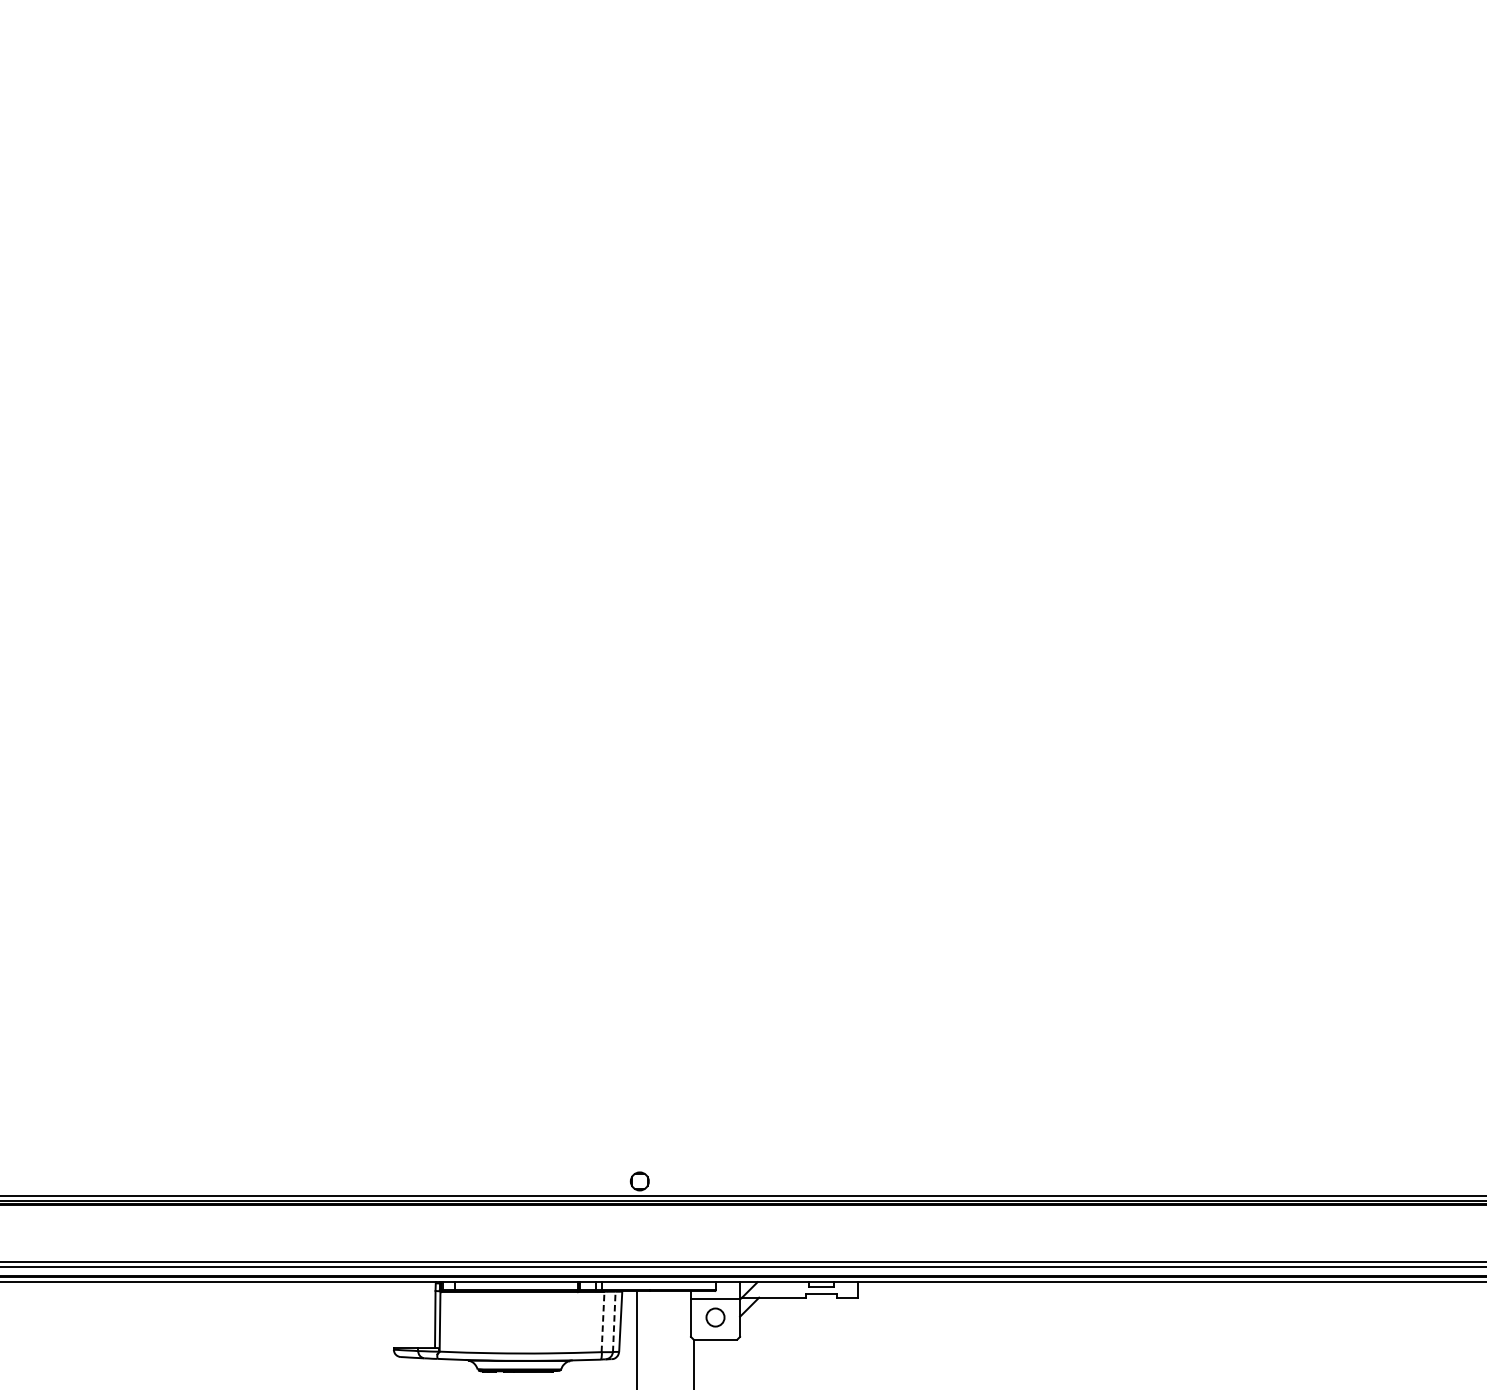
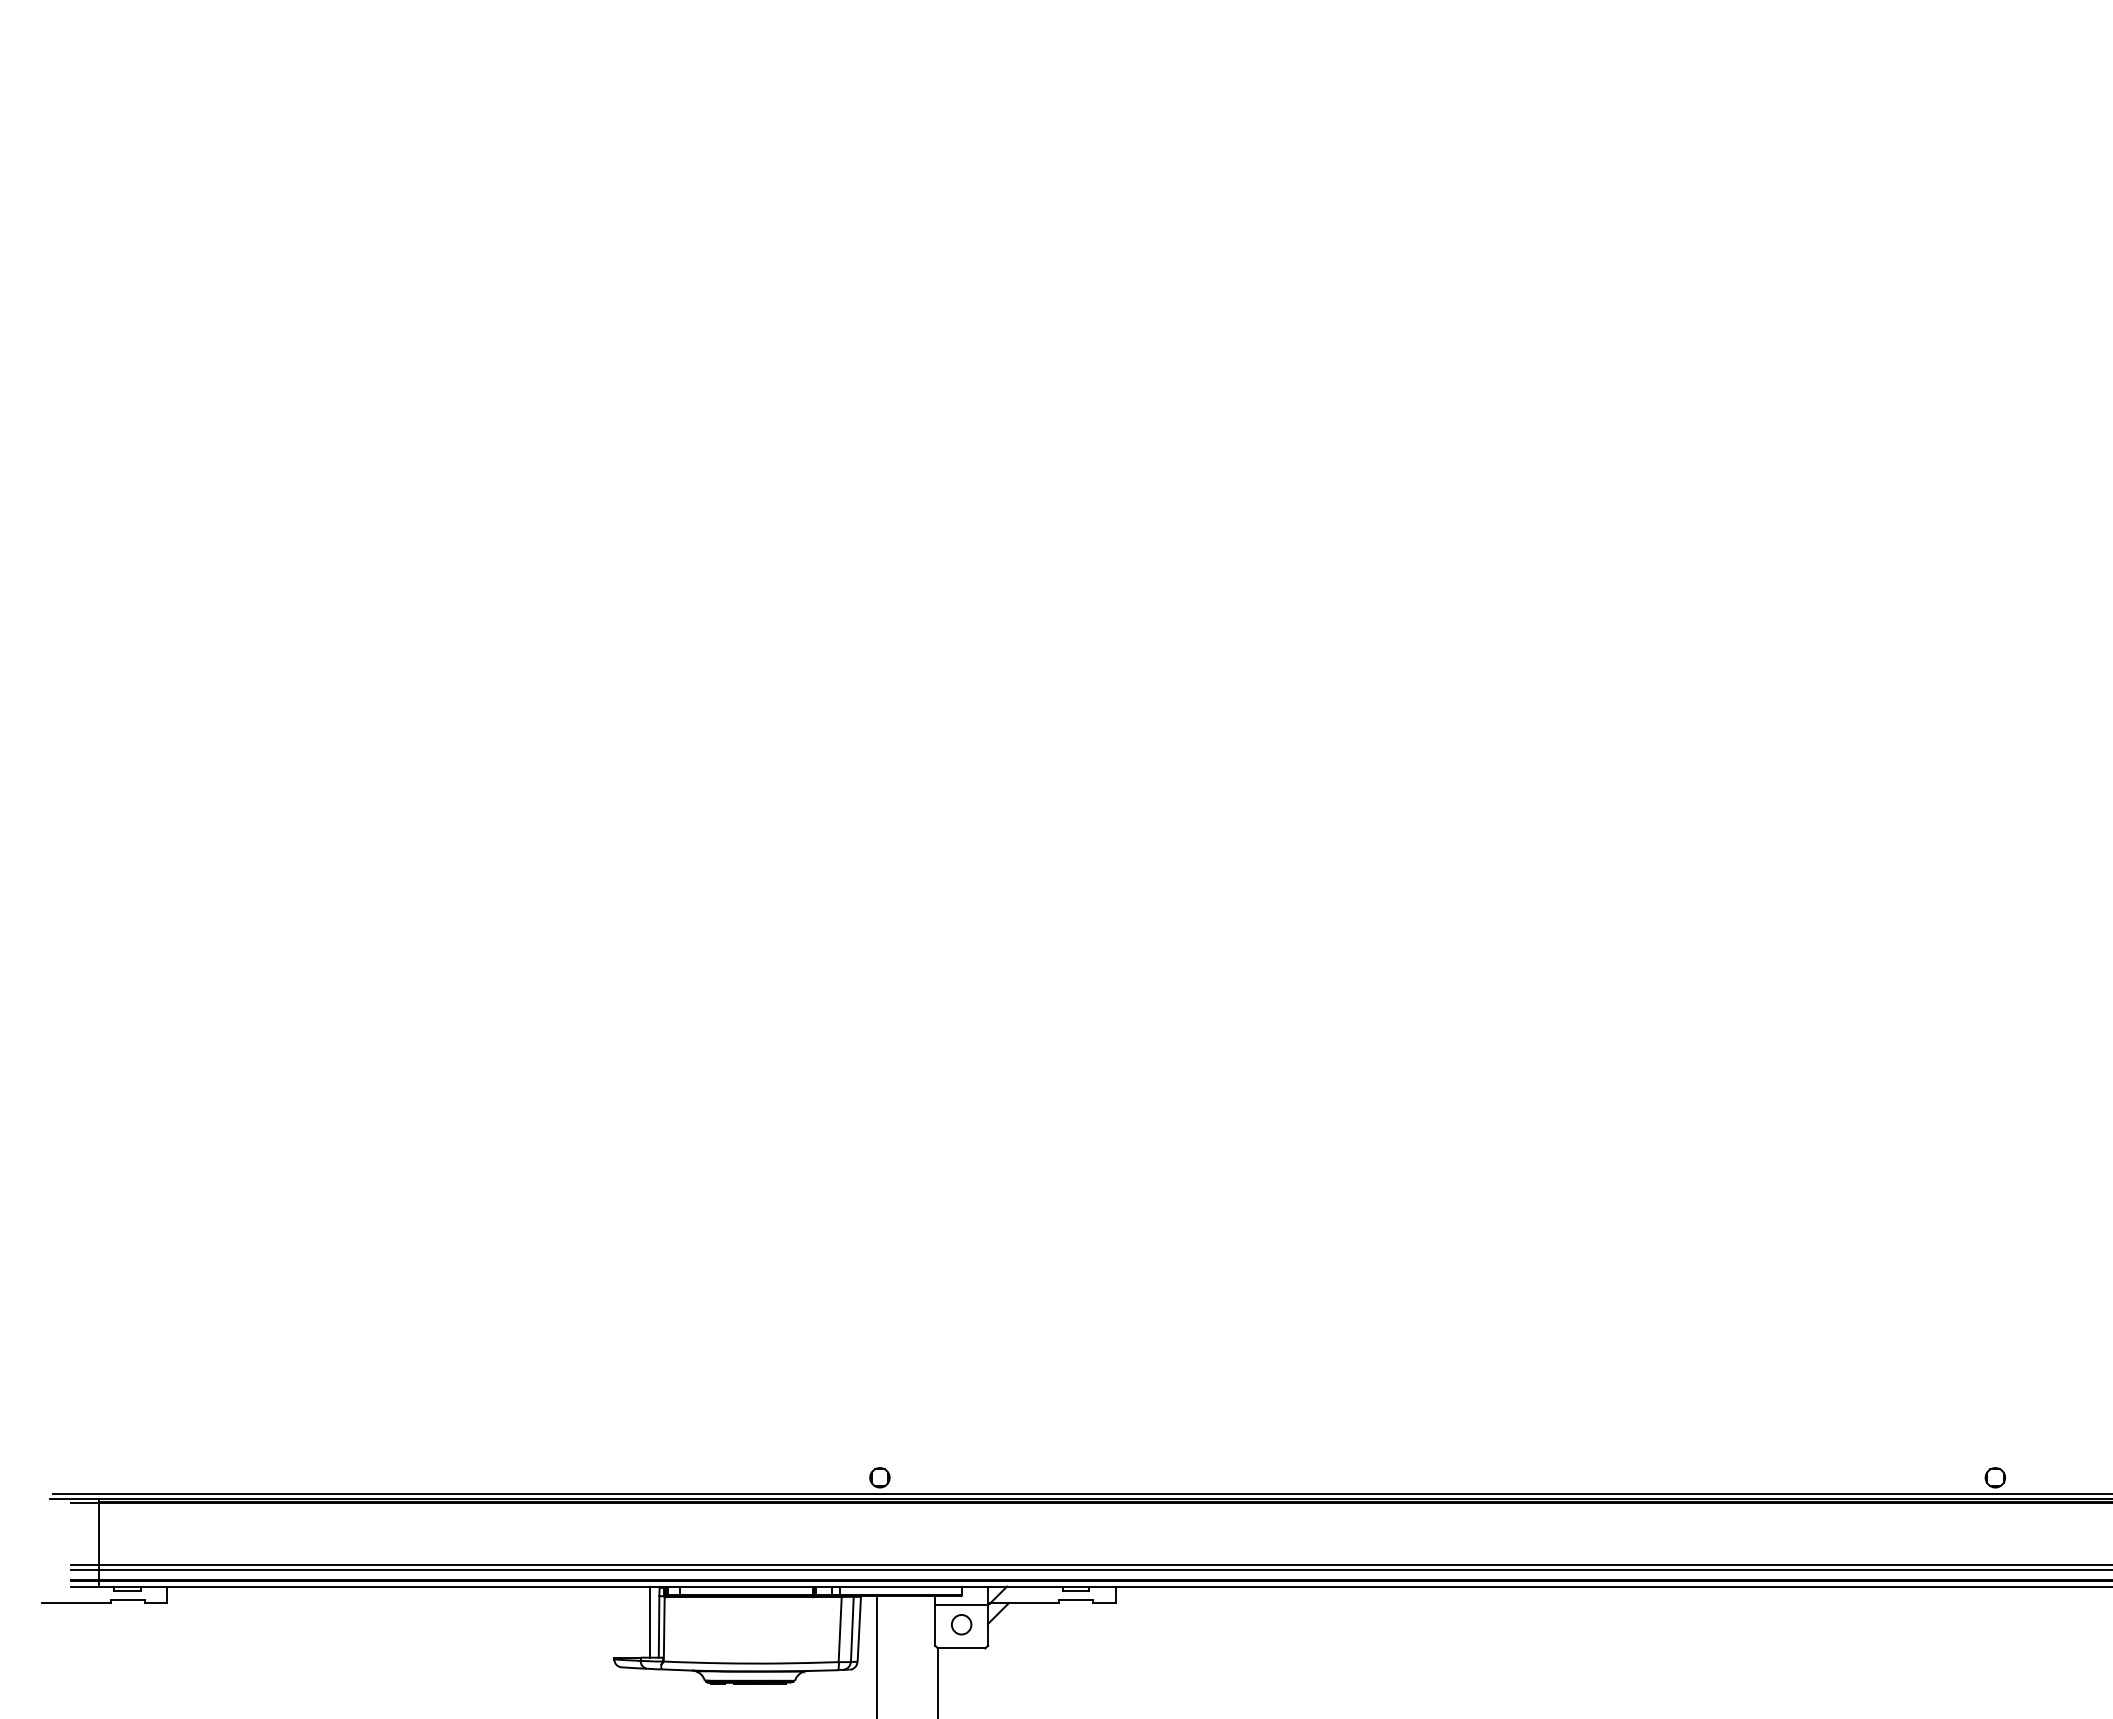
line: (426, 1314) -> (649, 1621), added
line: (603, 1321) -> (840, 1629), dashed -> solid
line: (614, 1321) -> (852, 1629), dashed -> solid

